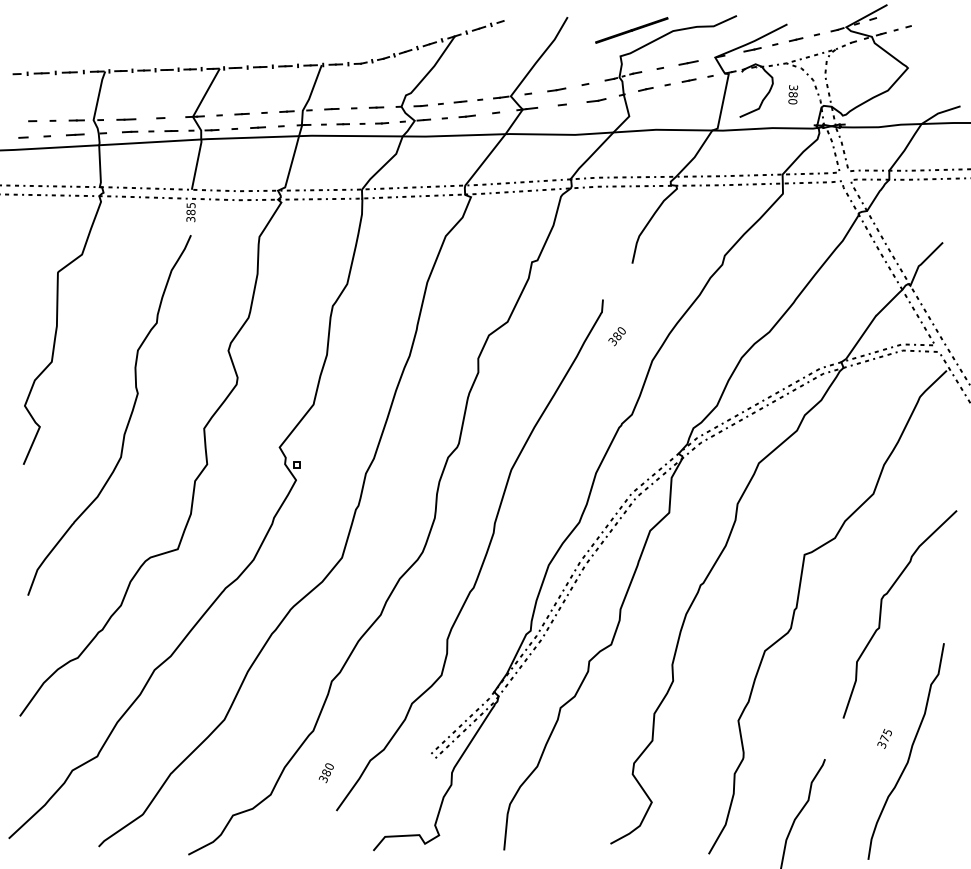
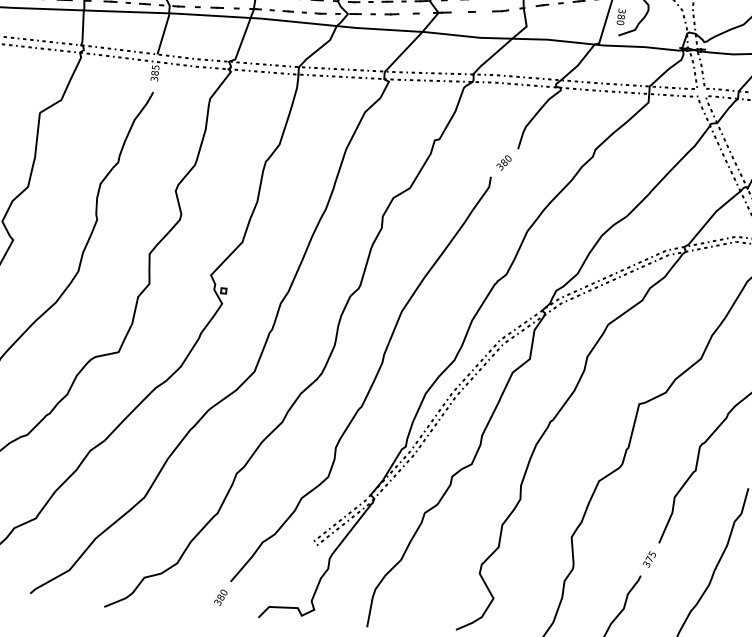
text: (793, 94) -> (621, 16), moved
text: (616, 336) -> (503, 162), moved
text: (884, 738) -> (649, 559), moved
text: (325, 773) -> (220, 598), moved

